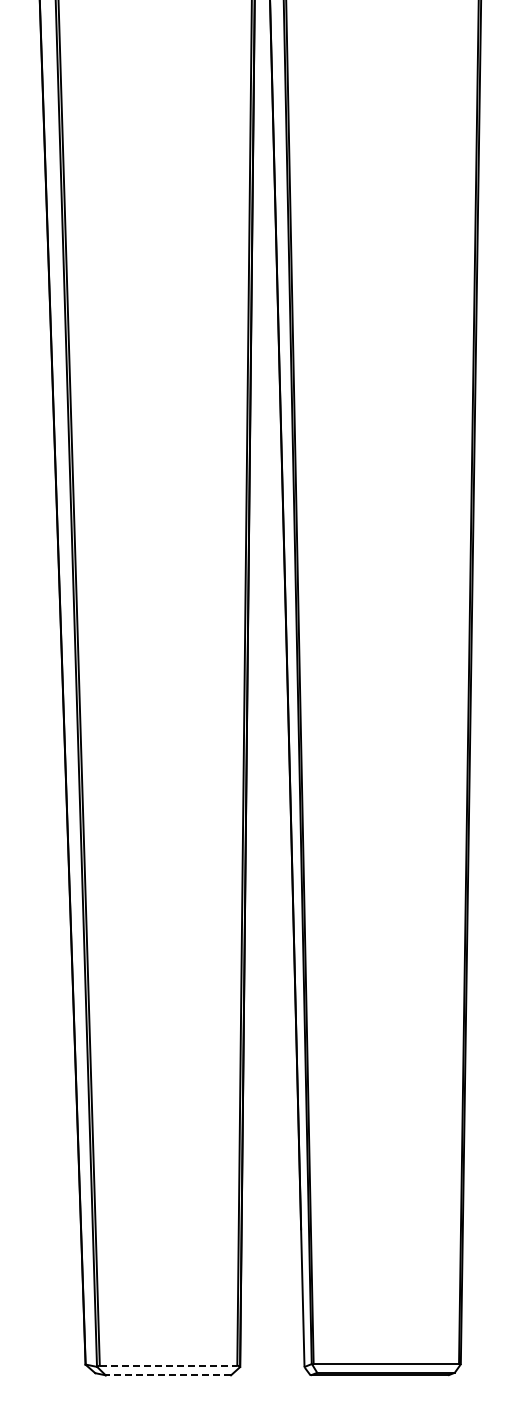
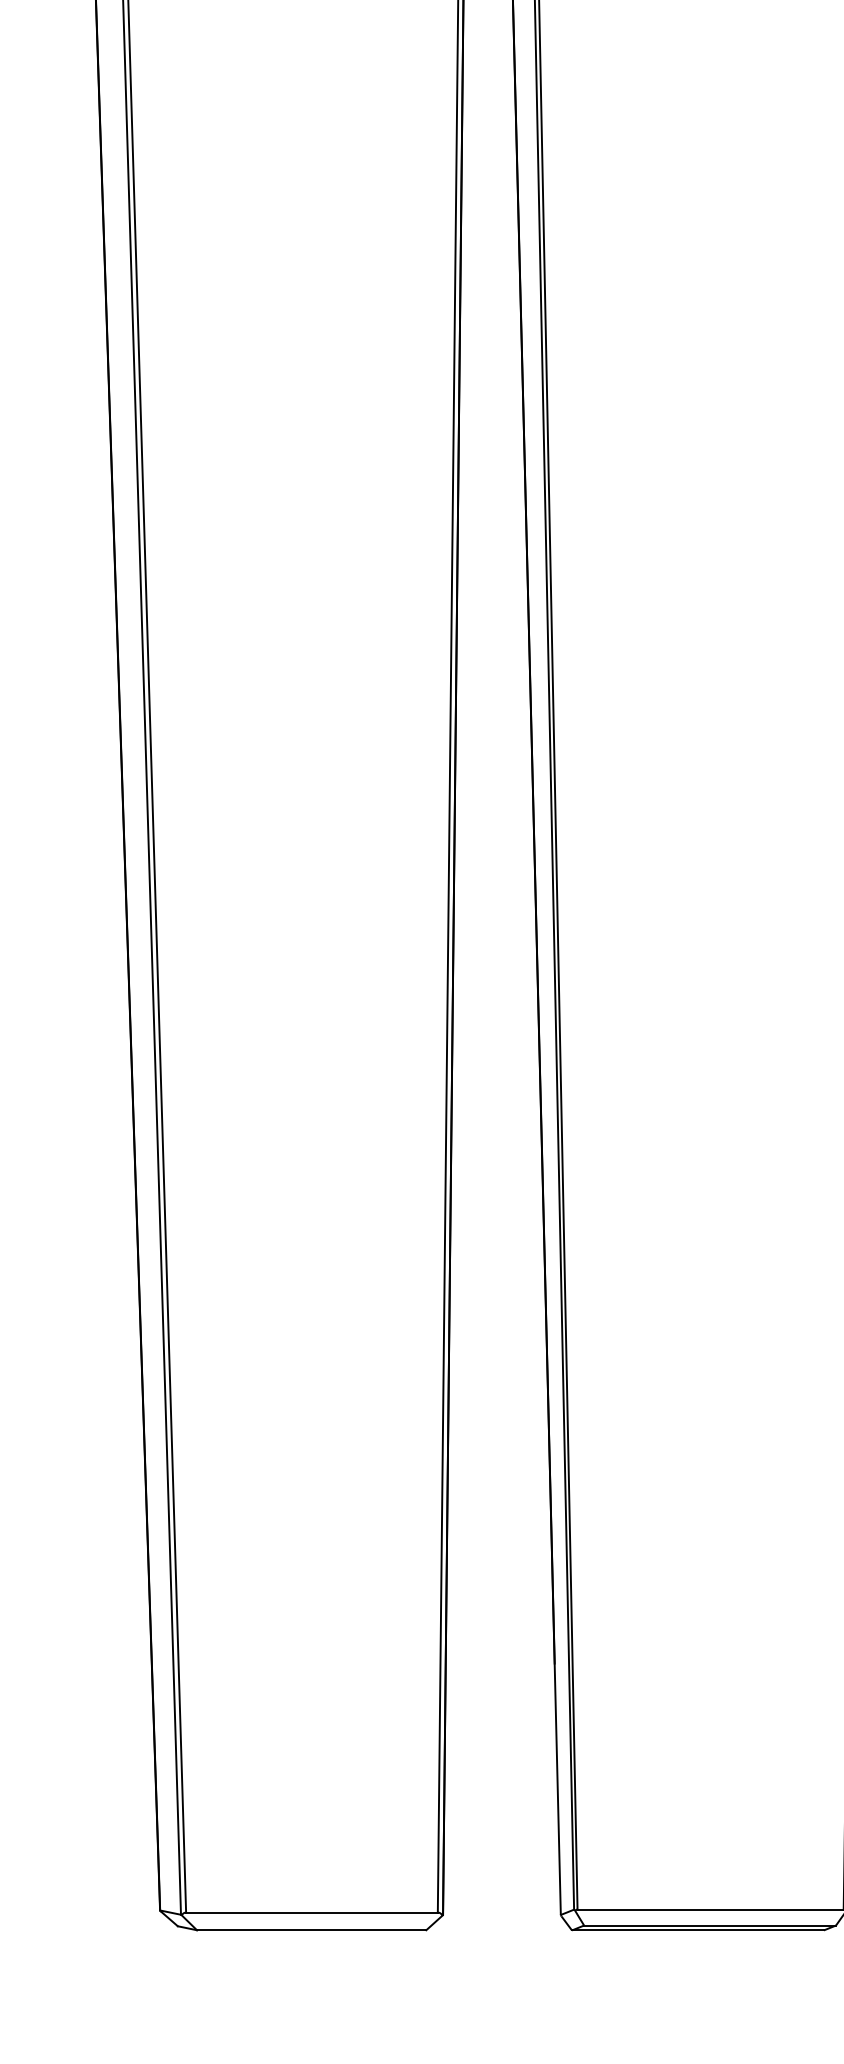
line: (168, 1365) -> (311, 1912), dashed -> solid
line: (168, 1375) -> (311, 1930), dashed -> solid

